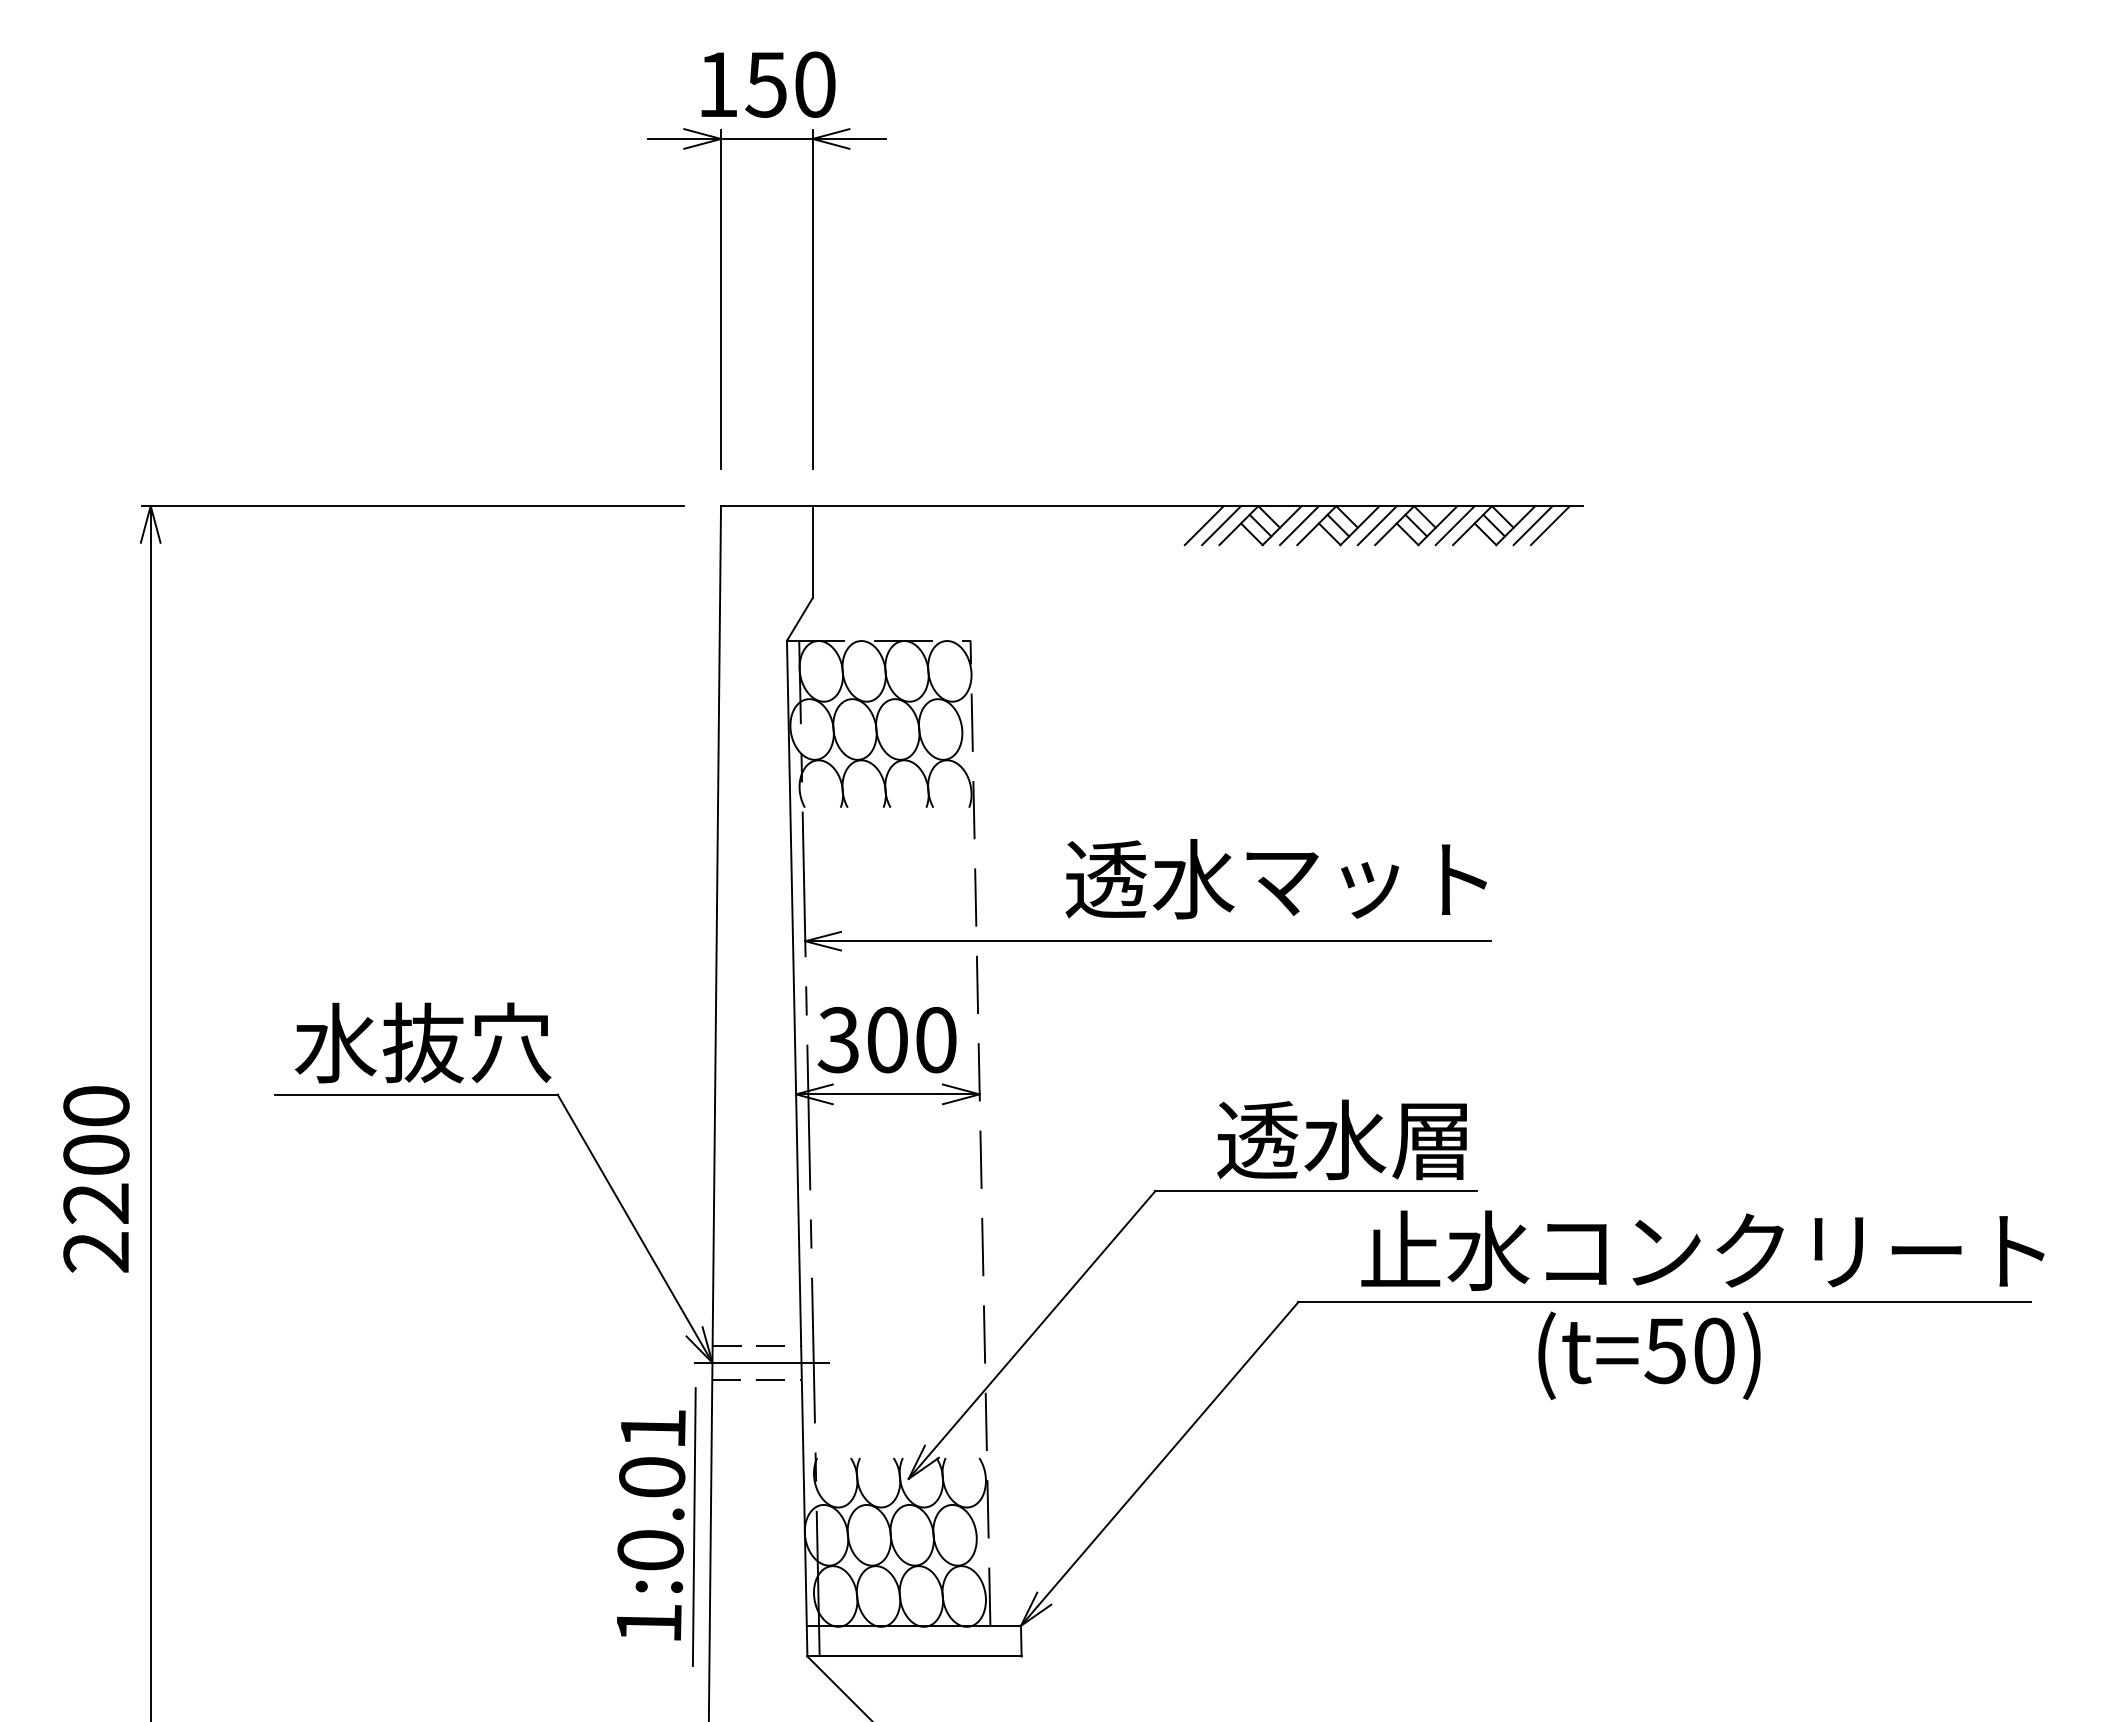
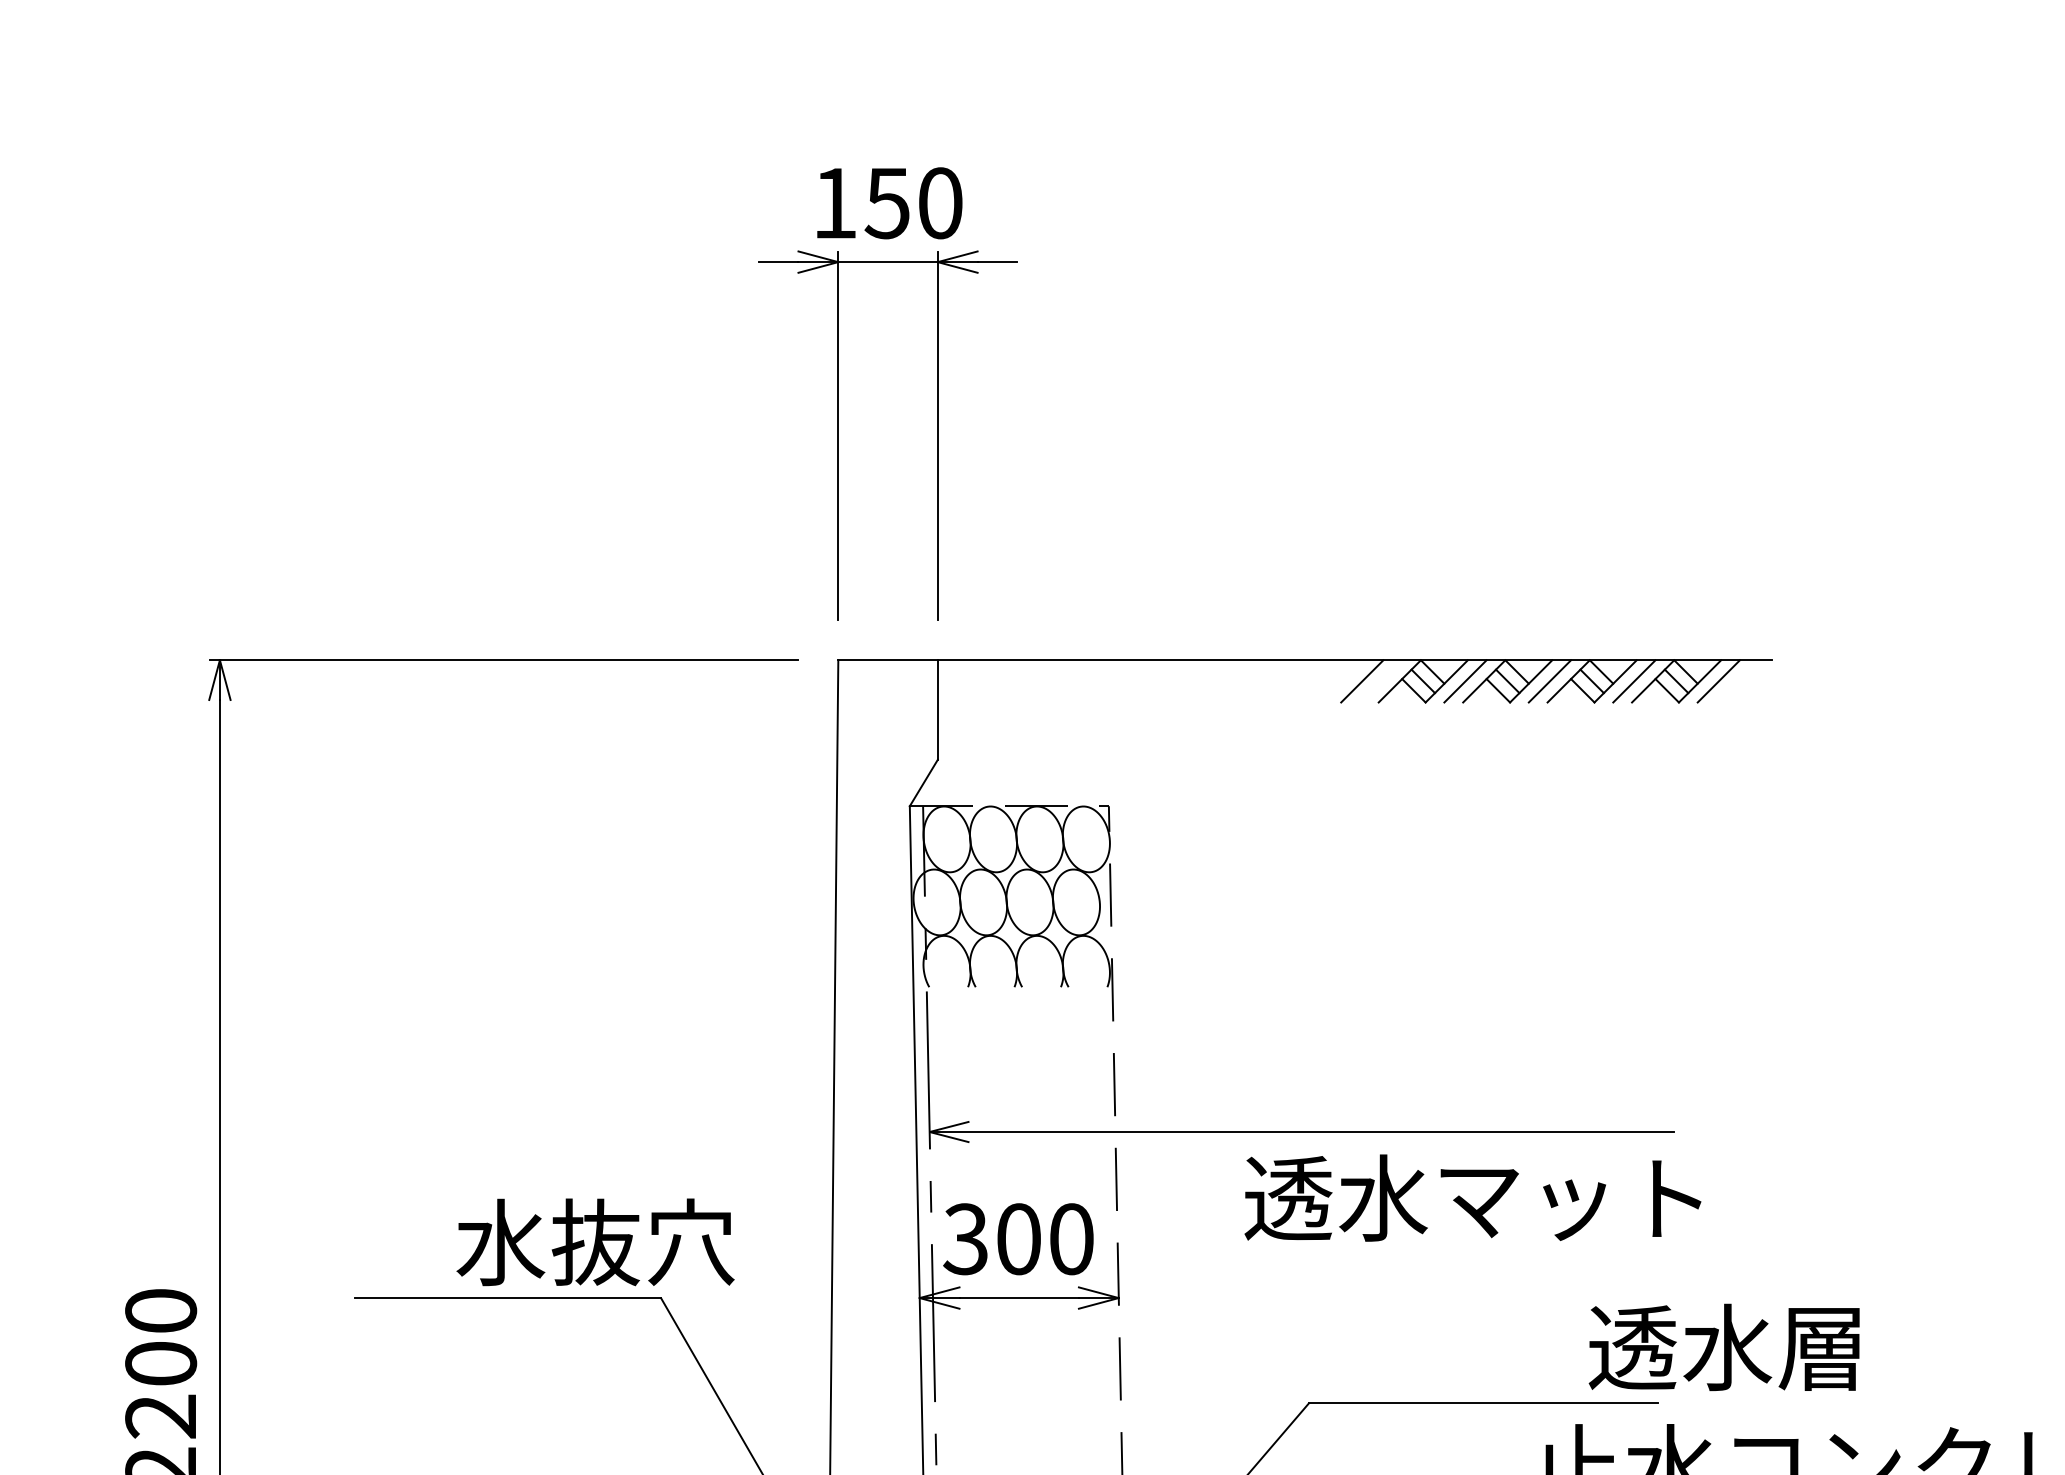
line: (1221, 525) -> (1380, 681), removed
line: (1549, 525) -> (1736, 681), removed
text: (1275, 879) -> (1472, 1198), moved
text: (422, 1042) -> (594, 1241), moved
text: (1341, 1139) -> (1723, 1346), moved

